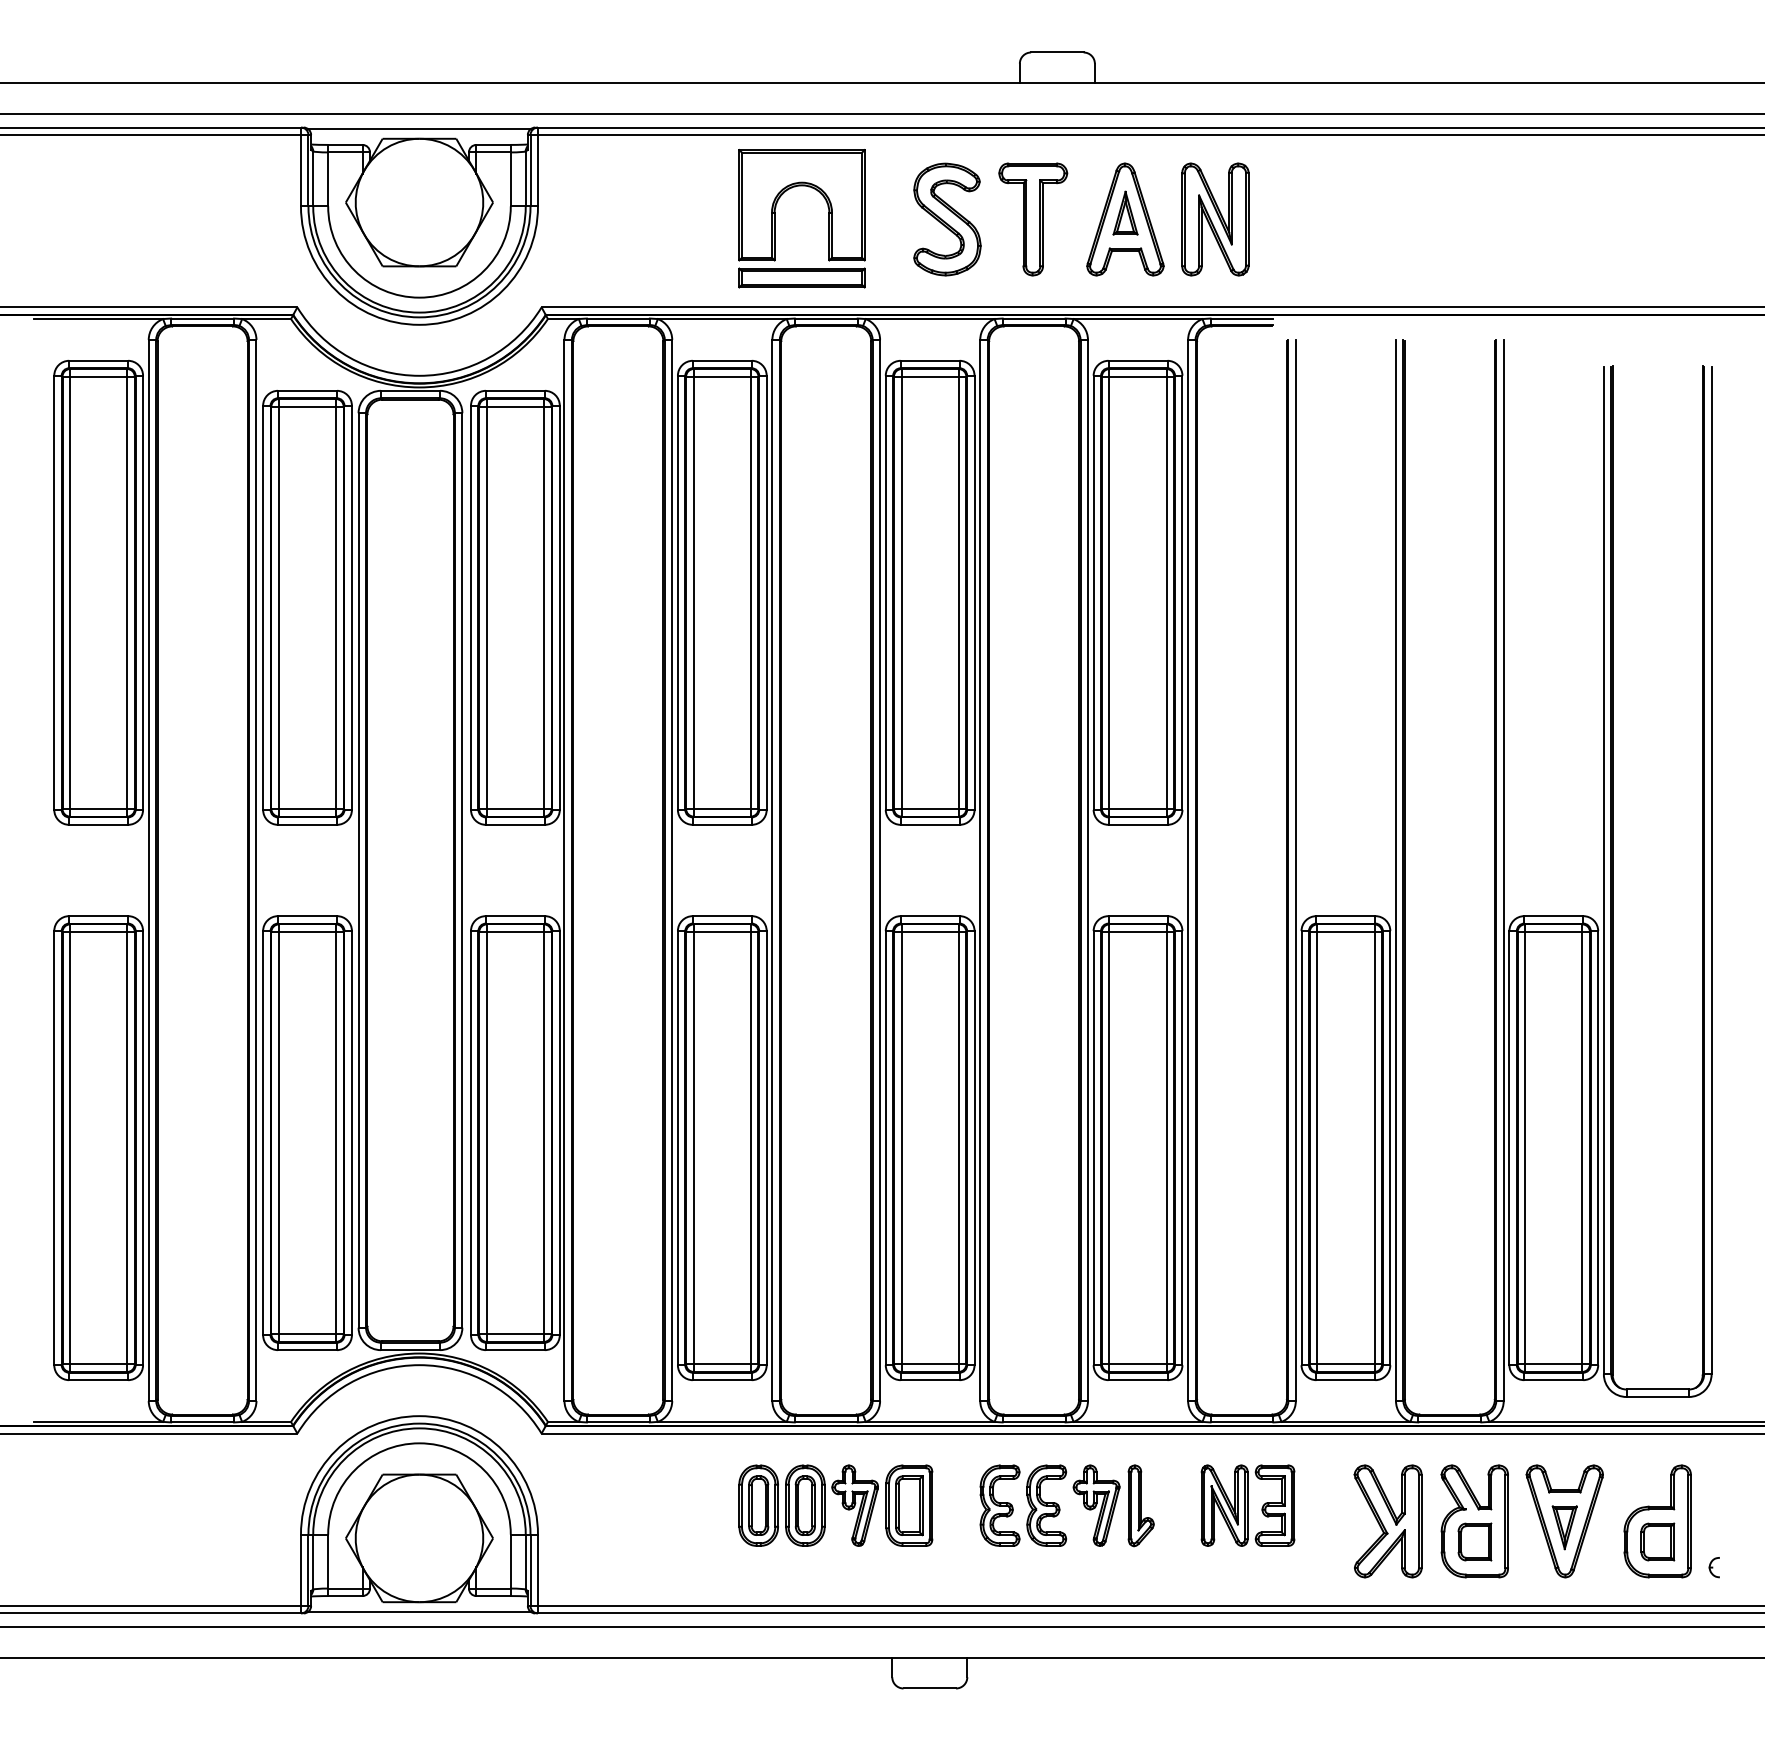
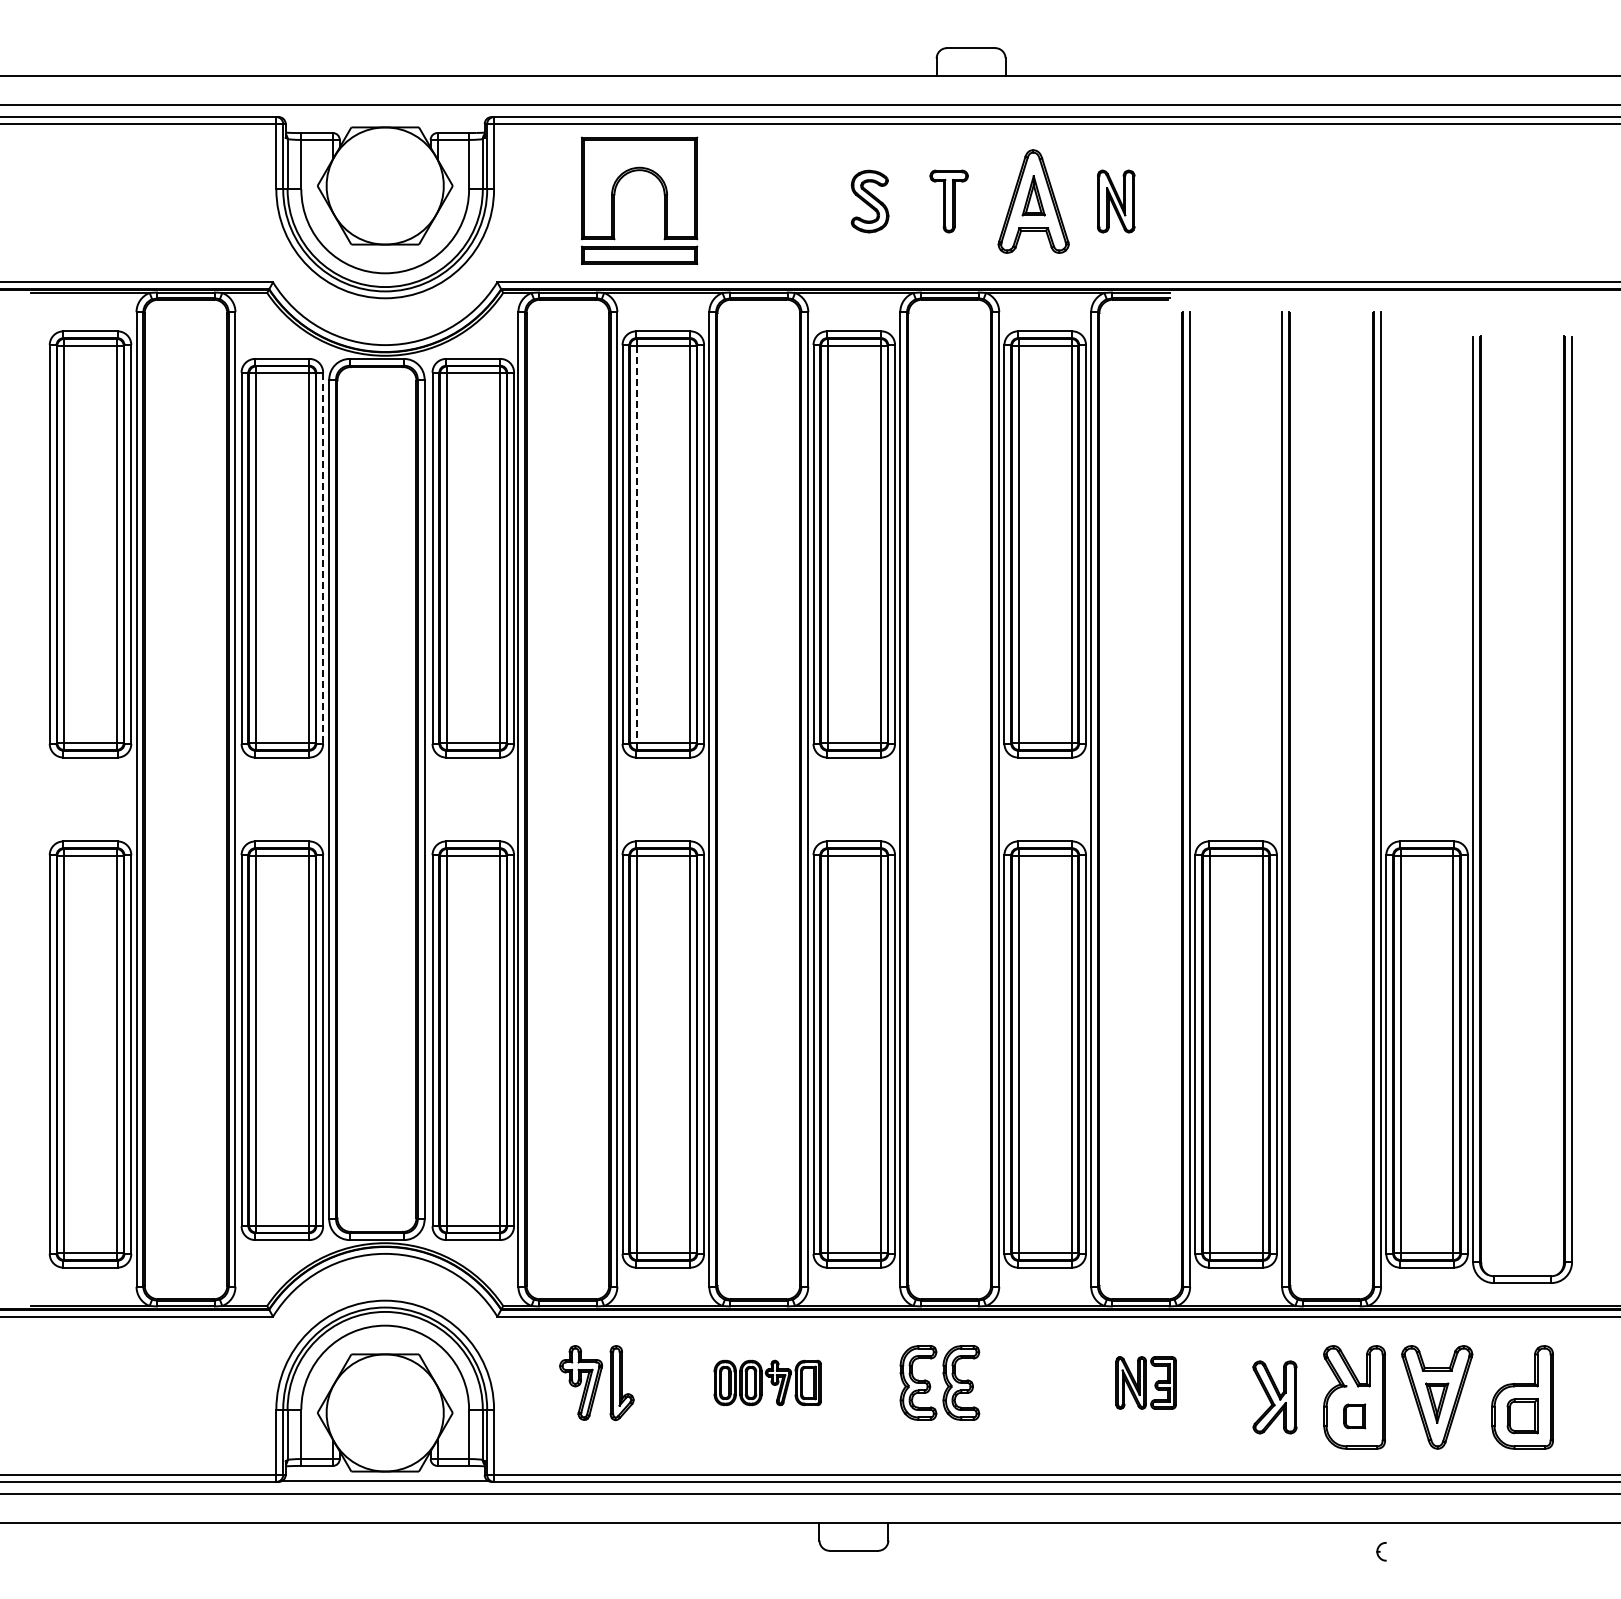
line: (418, 129) -> (384, 118), removed
part: (775, 212) -> (615, 195), moved
part: (946, 219) -> (869, 201), size x0.6
part: (1033, 219) -> (949, 201), size x0.6
part: (1214, 219) -> (1115, 201), size x0.6
line: (694, 592) -> (637, 544), solid -> dashed
line: (352, 608) -> (323, 558), solid -> dashed
part: (835, 1505) -> (767, 1382), size x0.6
part: (1247, 1505) -> (1145, 1382), size x0.7
part: (1113, 1506) -> (596, 1383), moved
part: (1387, 1521) -> (1274, 1397), size x0.7
part: (1474, 1542) -> (1354, 1416), size x0.7
part: (1714, 1567) -> (1381, 1551), moved

